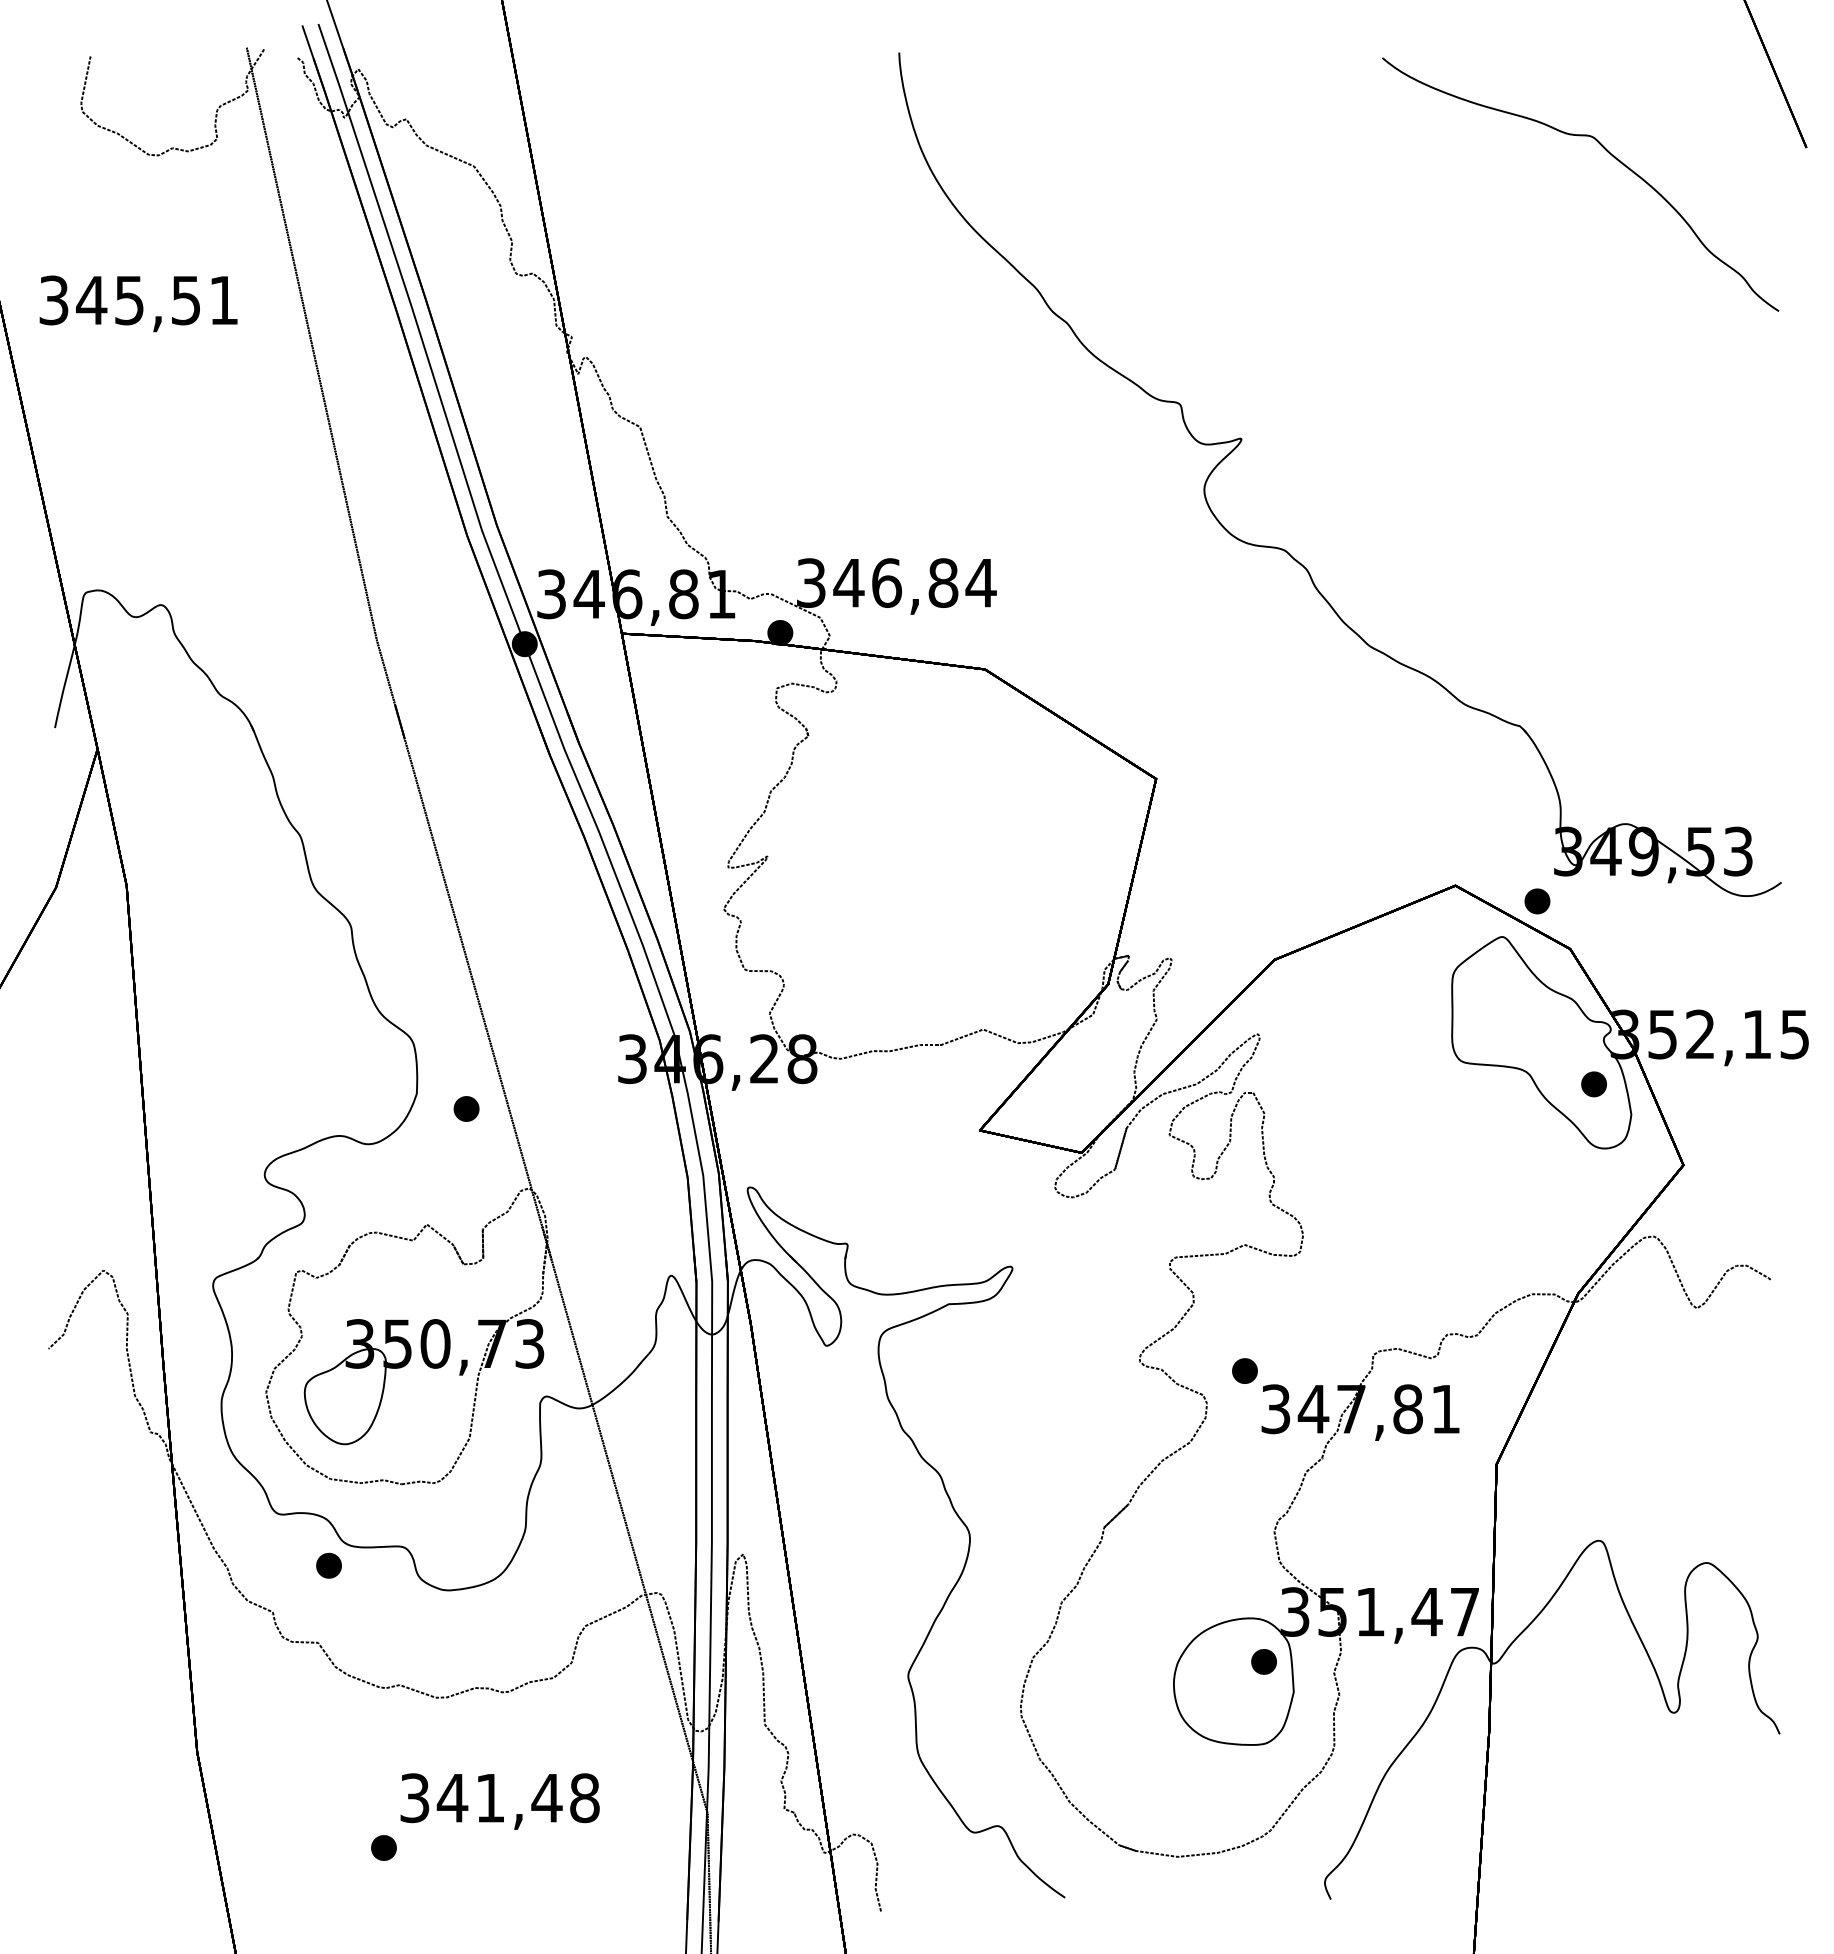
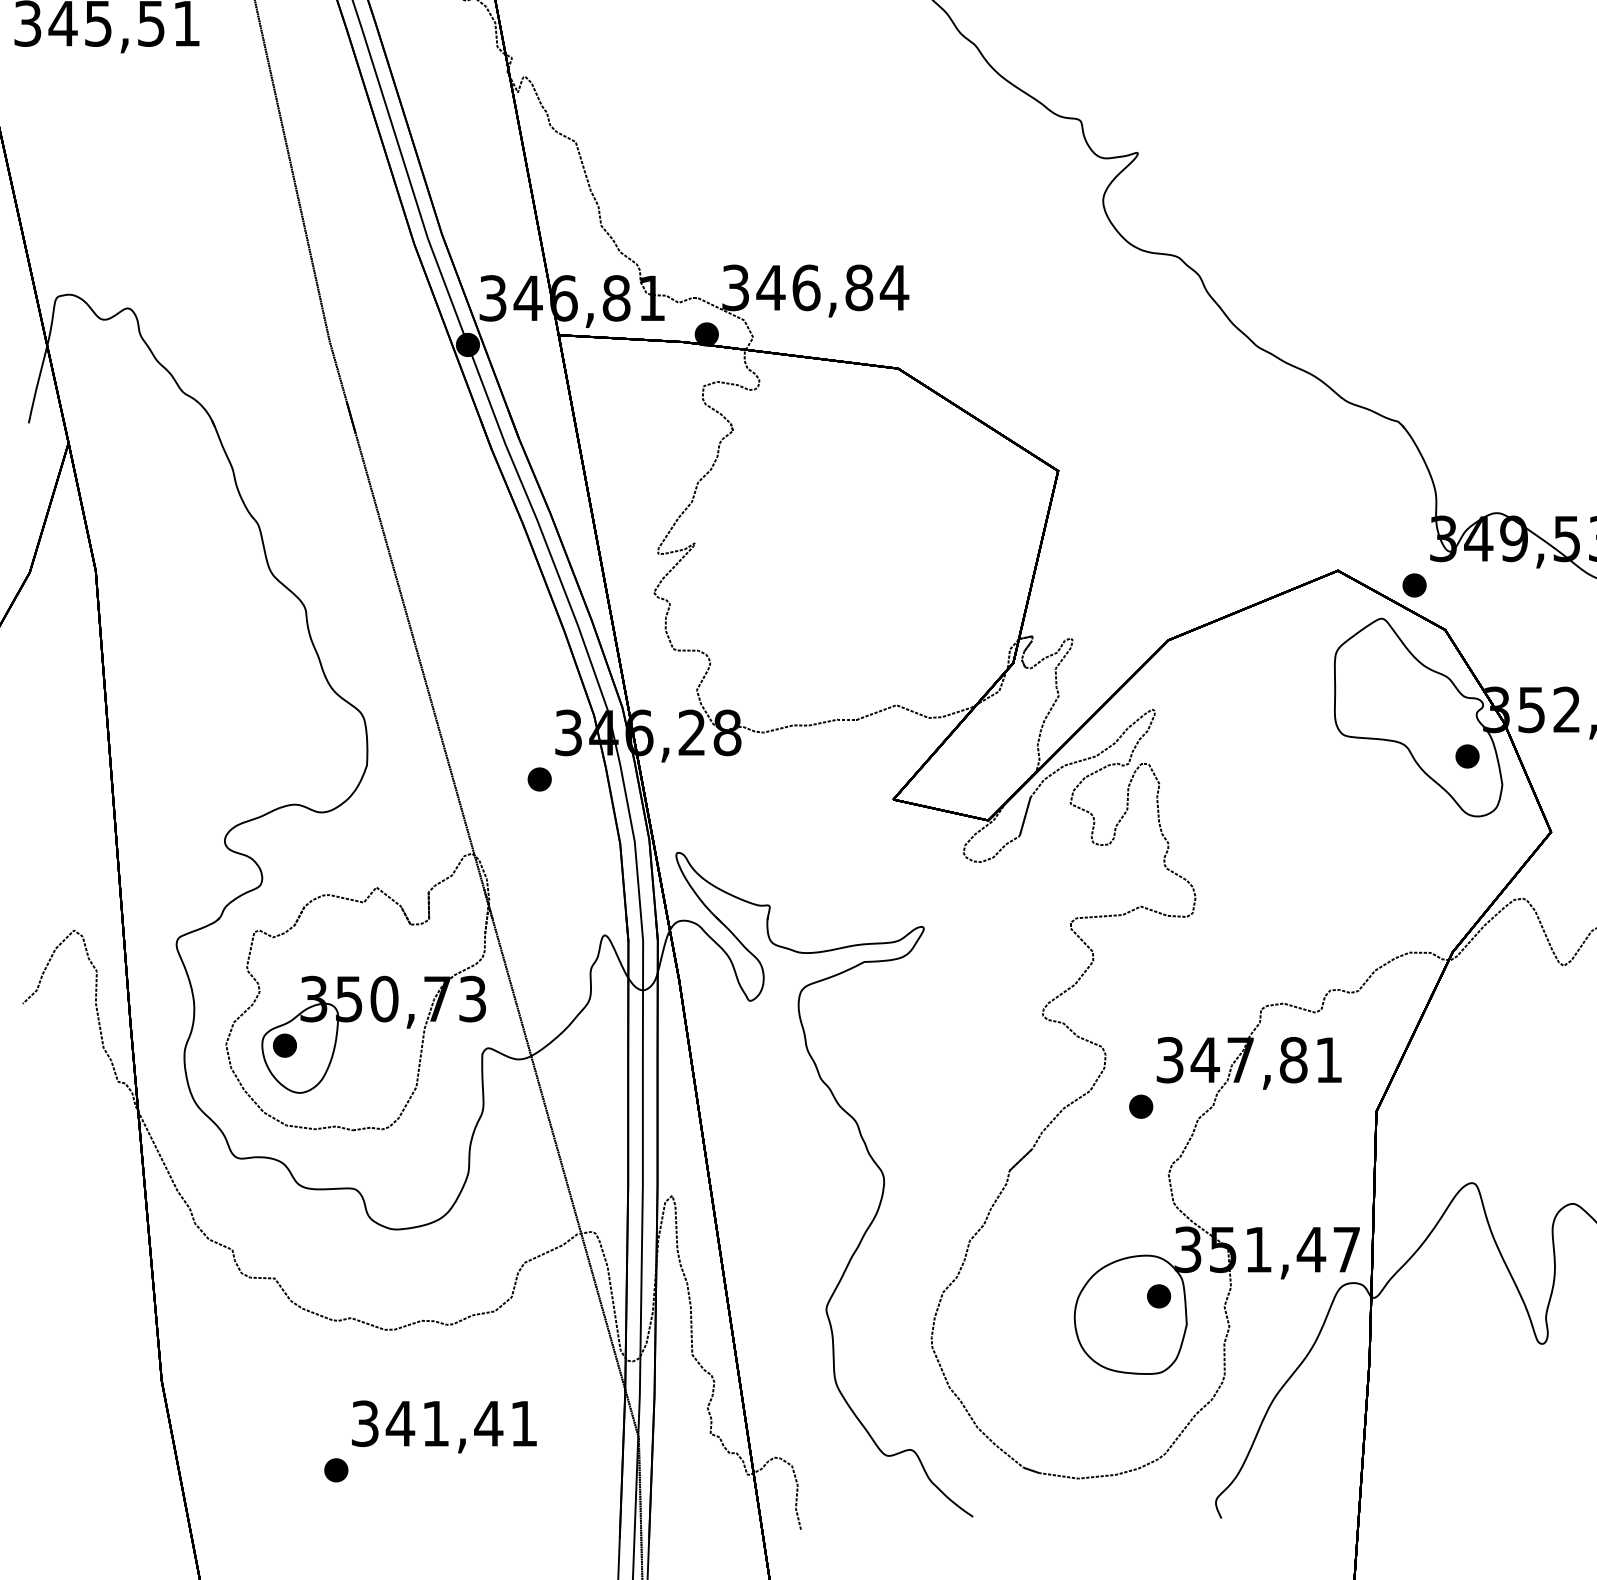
part: (466, 1108) -> (539, 779), moved
part: (1244, 1370) -> (1140, 1106), moved
part: (328, 1565) -> (284, 1045), moved
text: (584, 1798) -> (523, 1424), 341,48 -> 341,41

